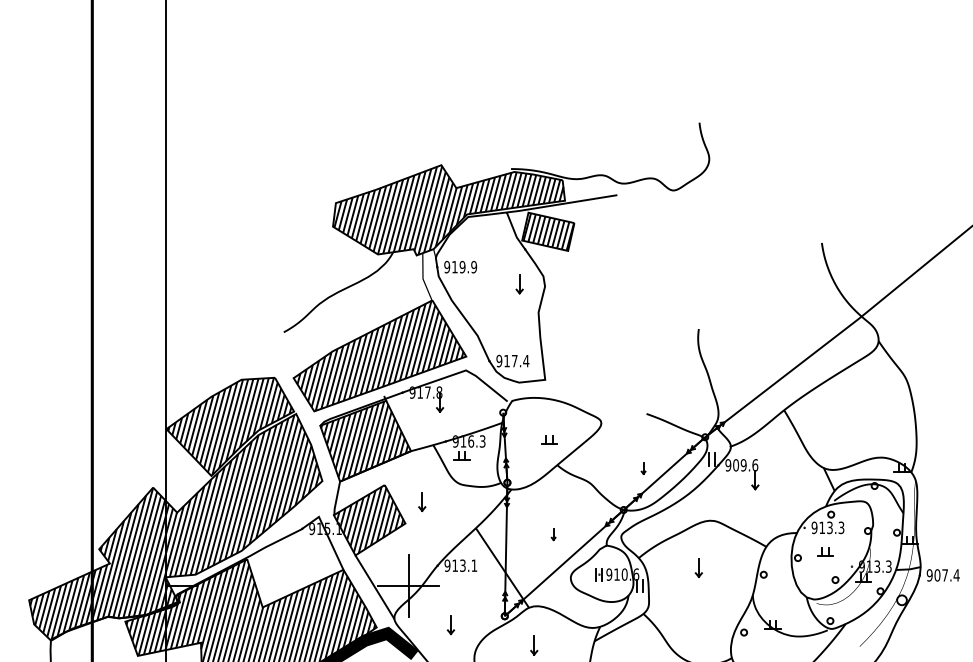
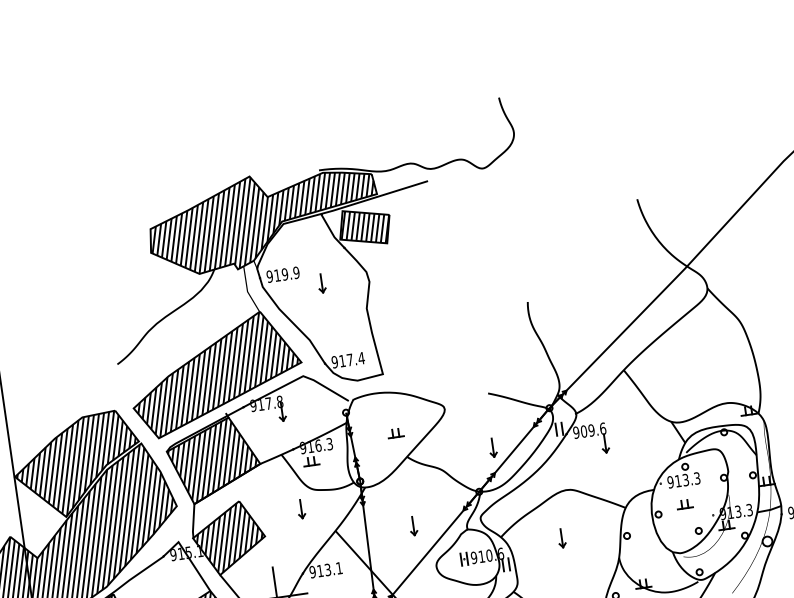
part: (519, 284) -> (321, 283), moved
part: (643, 468) -> (492, 447), size x1.67
part: (422, 502) -> (301, 509), moved
part: (553, 534) -> (413, 526), size x1.67

